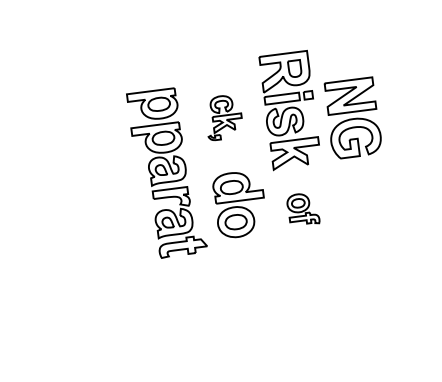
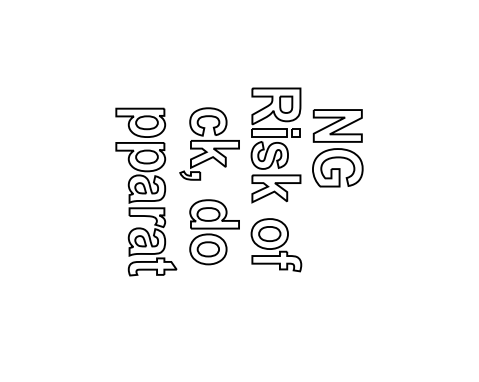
part: (223, 116) -> (209, 143), size x1.67
part: (353, 118) -> (337, 148), moved
part: (303, 209) -> (276, 245), size x1.67

